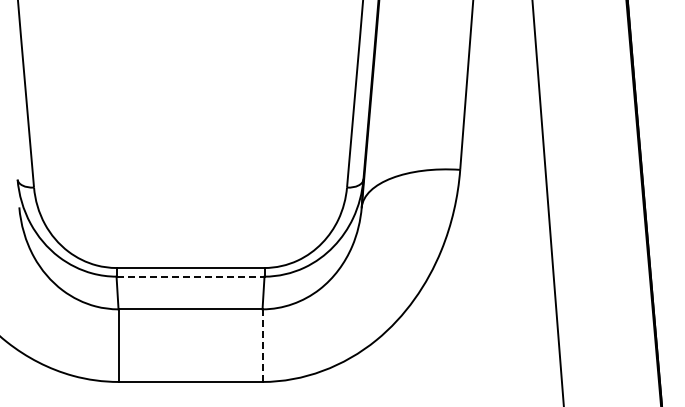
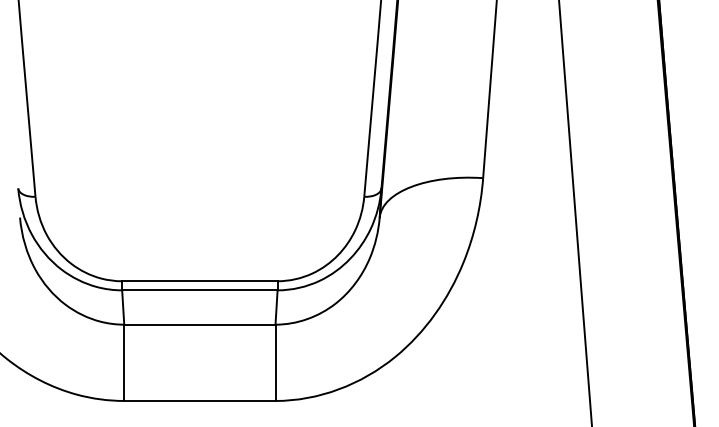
line: (190, 276) -> (199, 290), dashed -> solid
line: (262, 345) -> (275, 362), dashed -> solid

